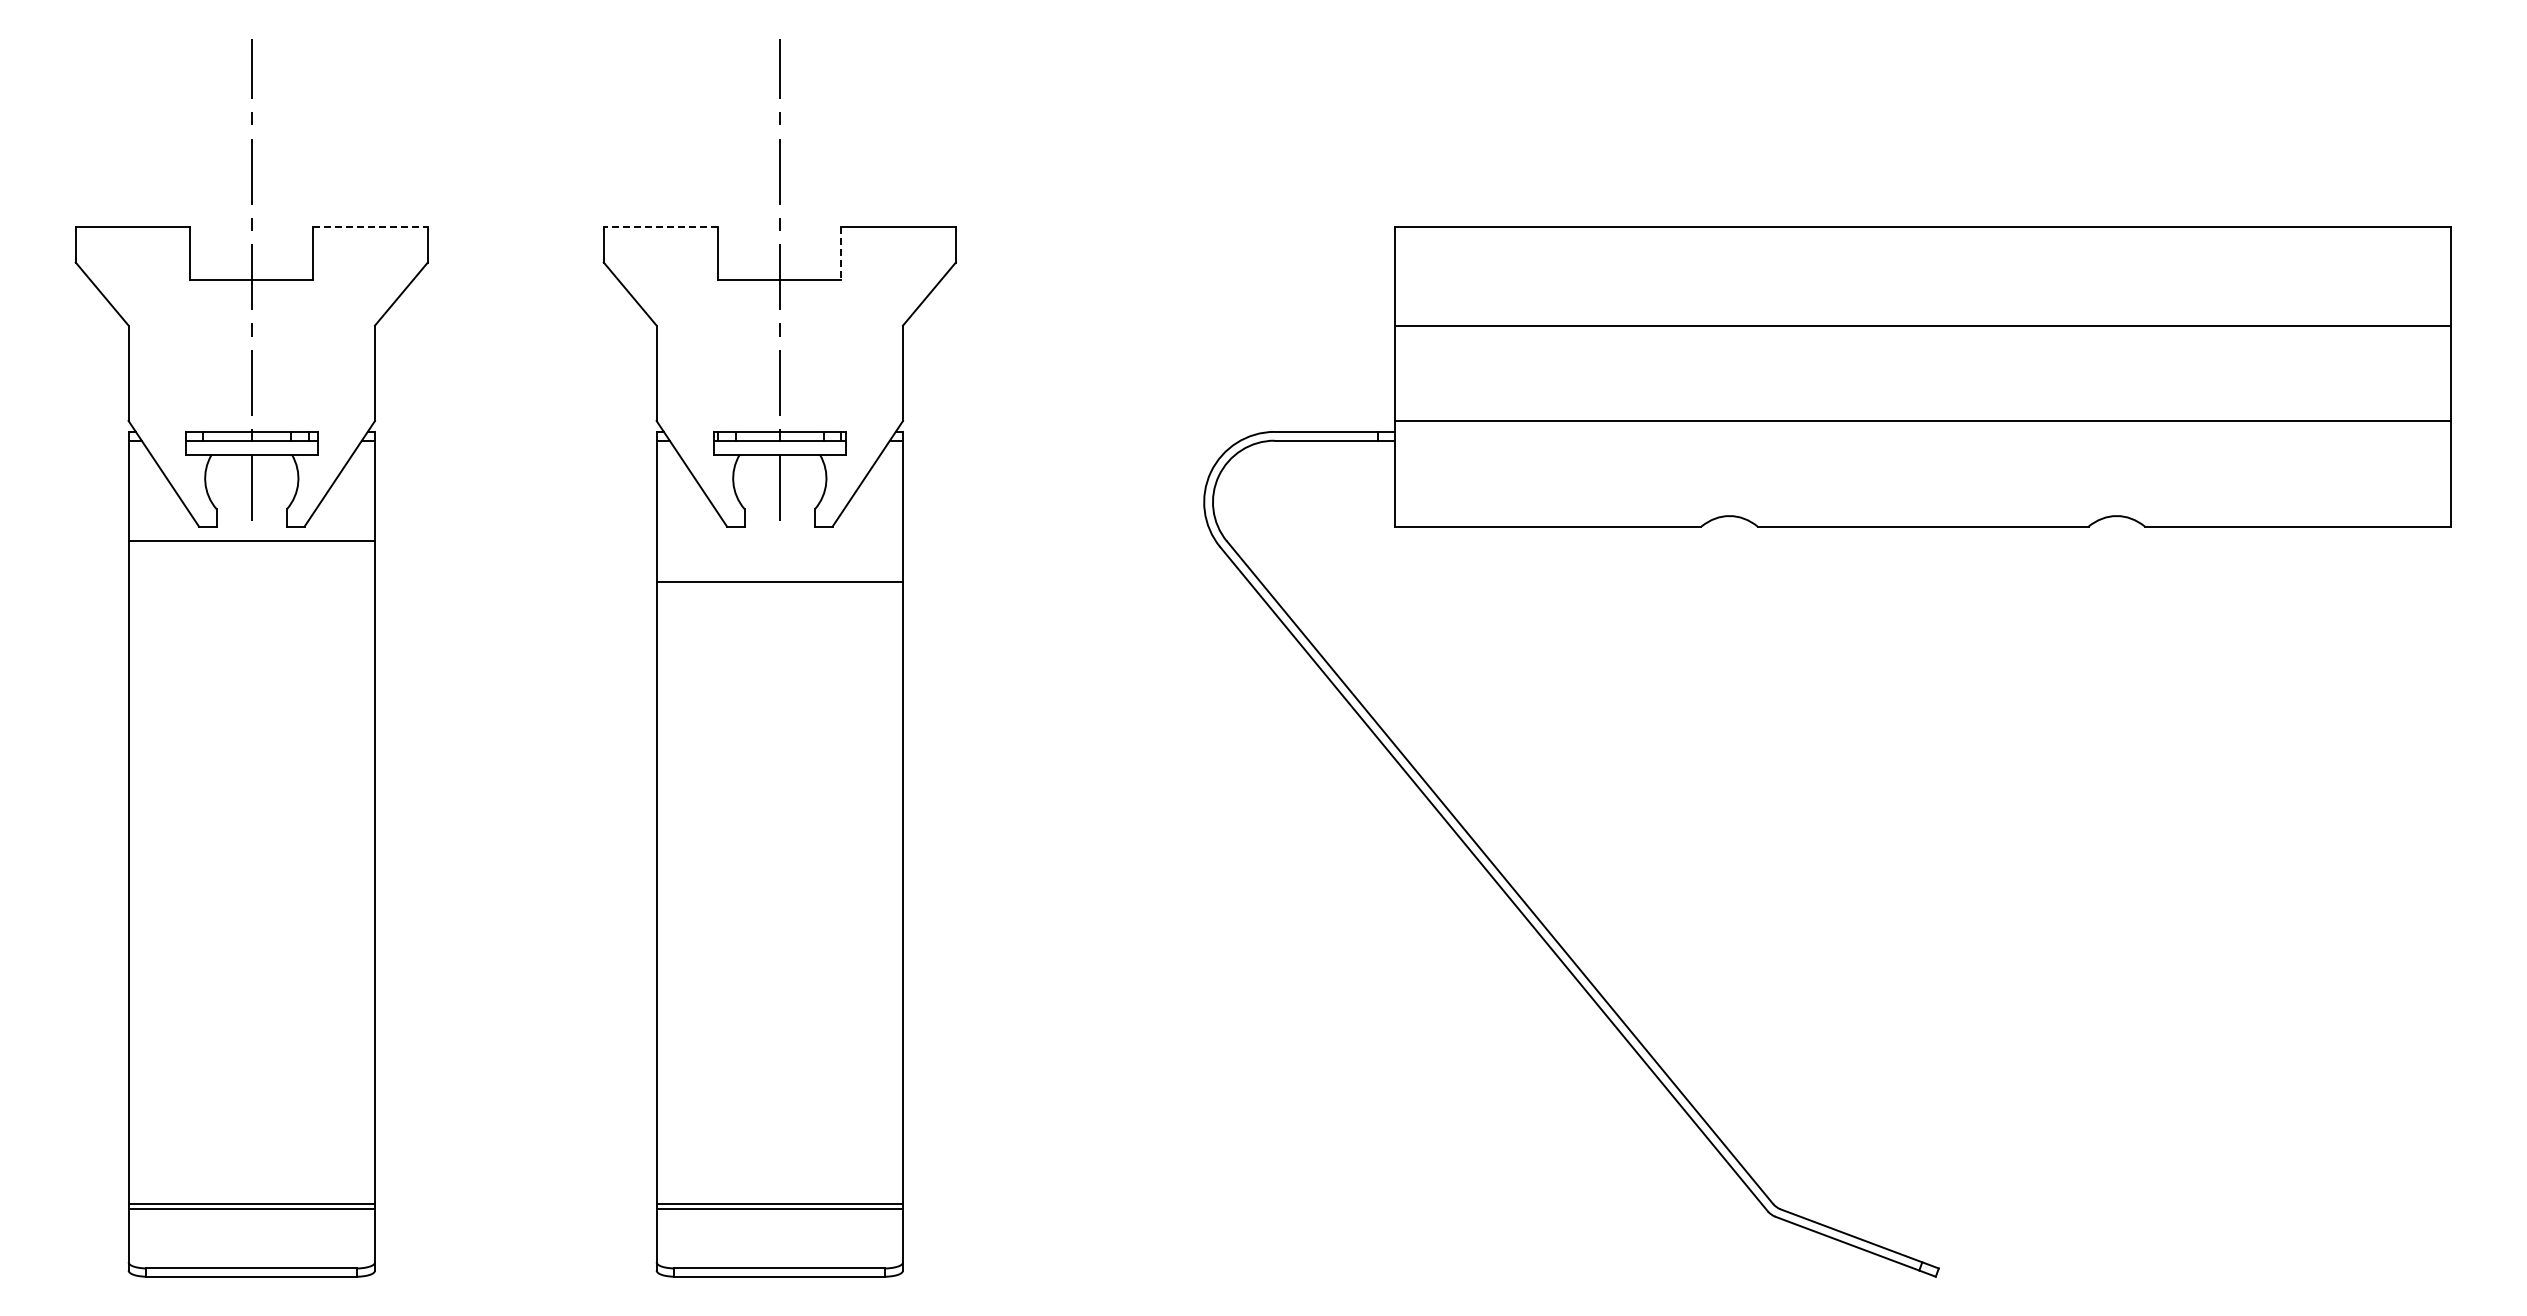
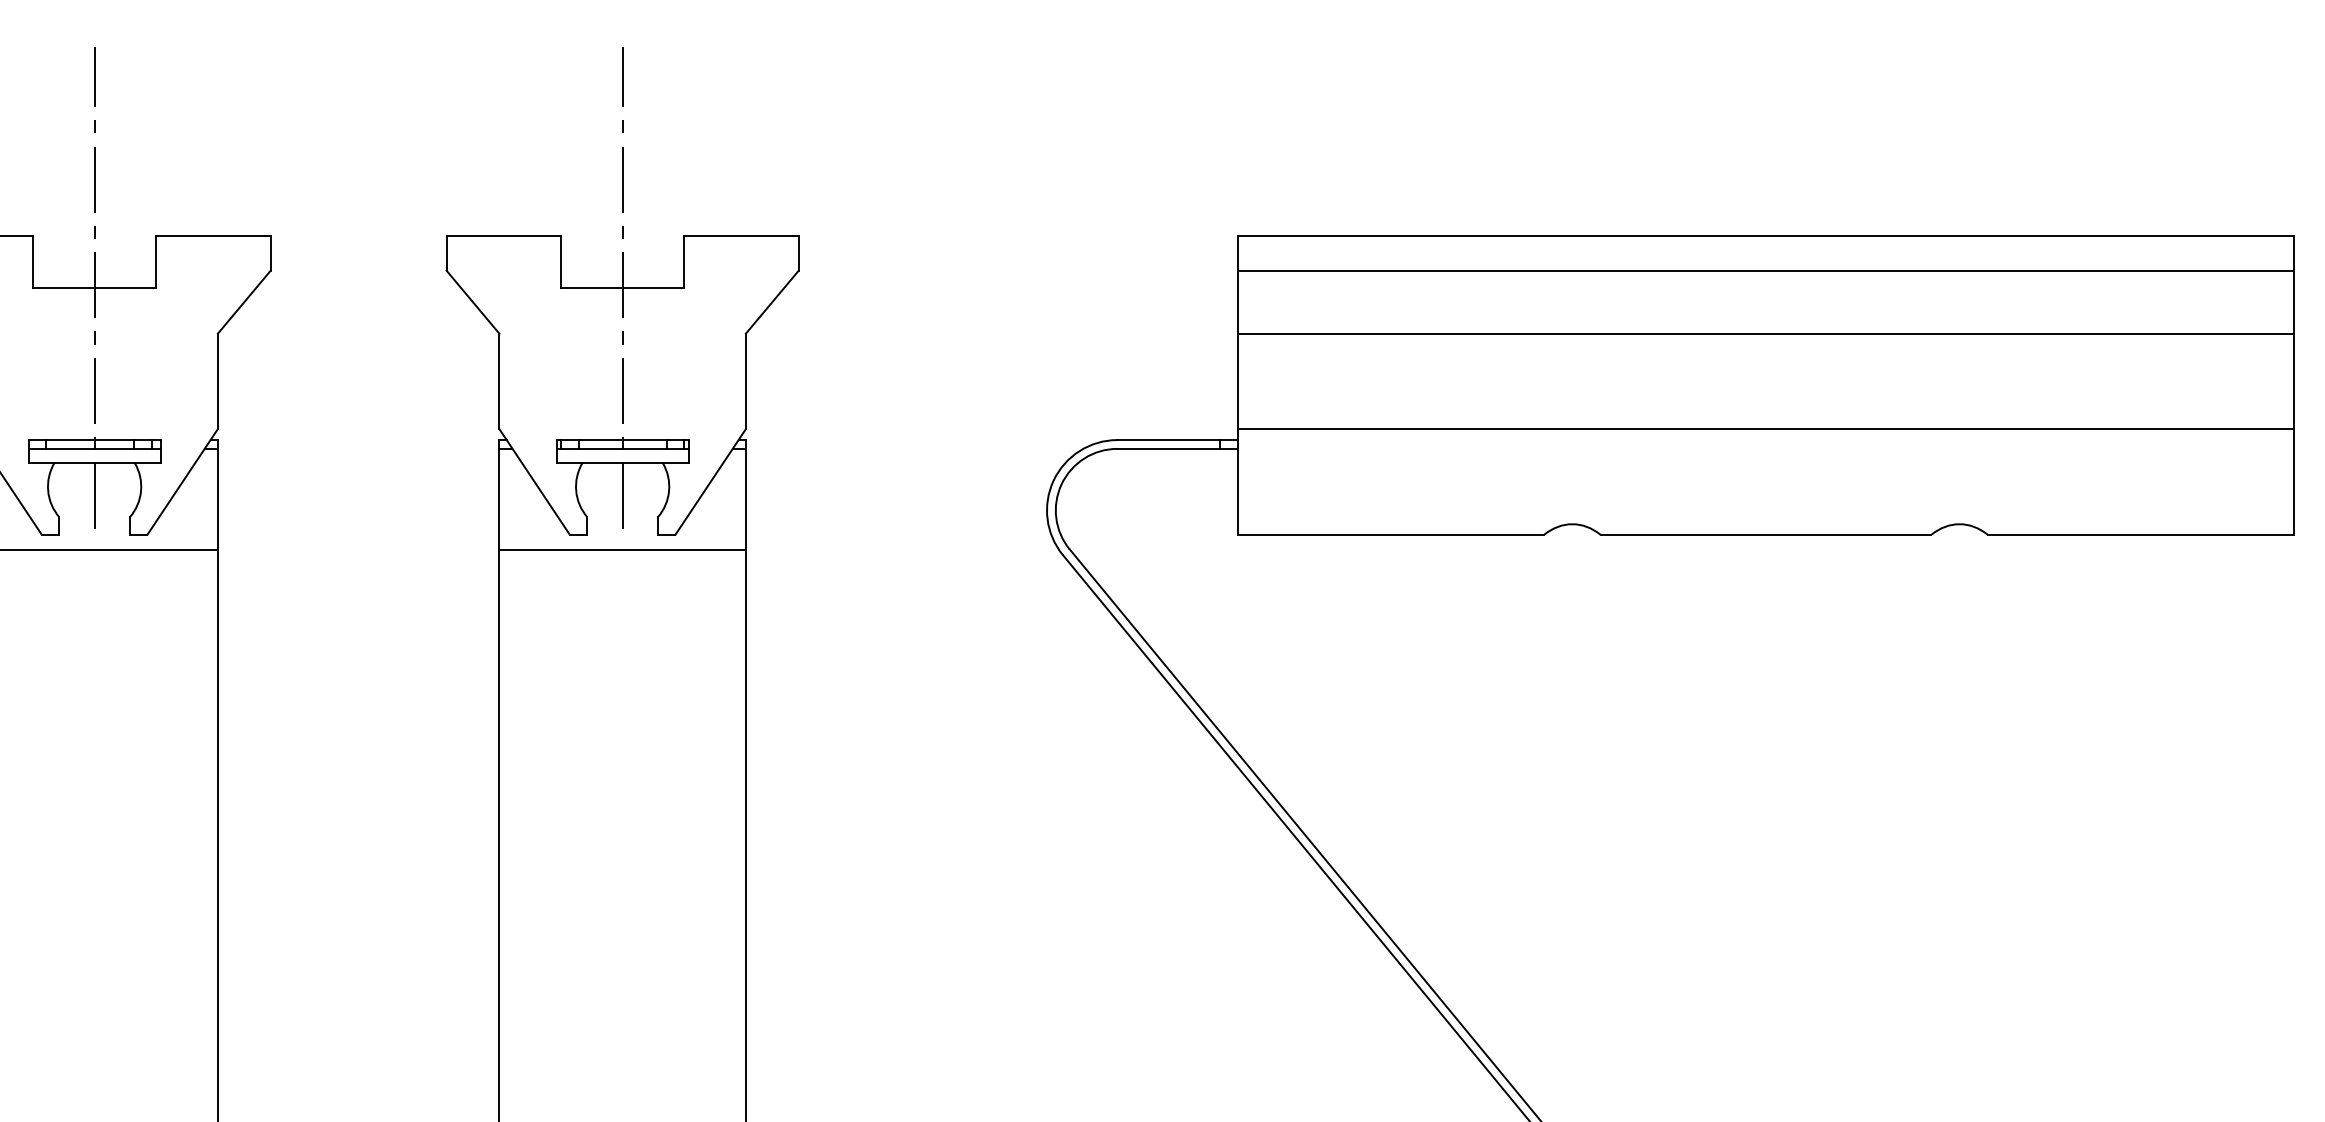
line: (371, 227) -> (214, 235), dashed -> solid
line: (660, 227) -> (503, 235), dashed -> solid
line: (841, 254) -> (684, 262), dashed -> solid
line: (1923, 262) -> (1766, 270), added
line: (779, 582) -> (622, 549), moved

